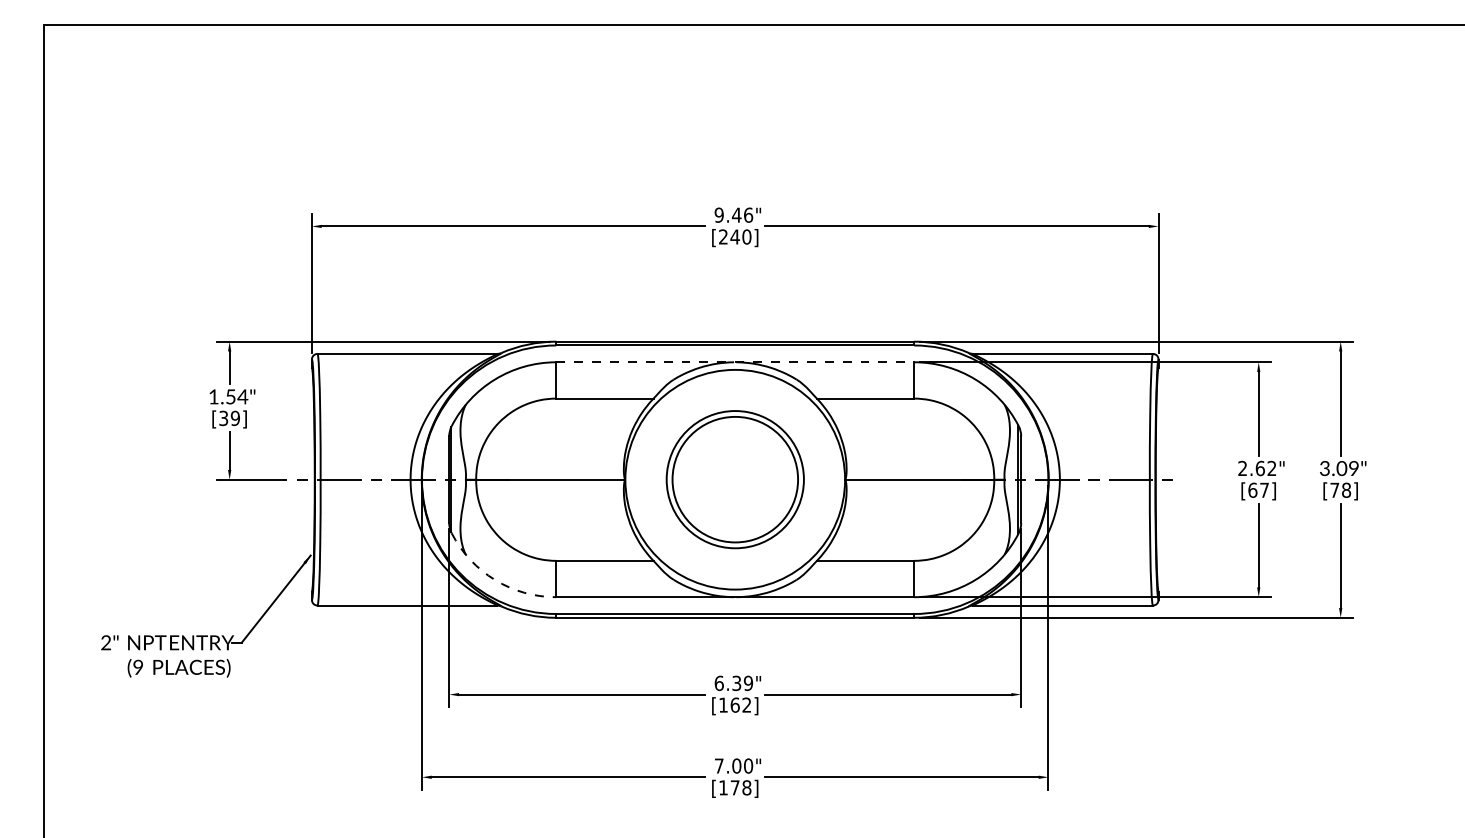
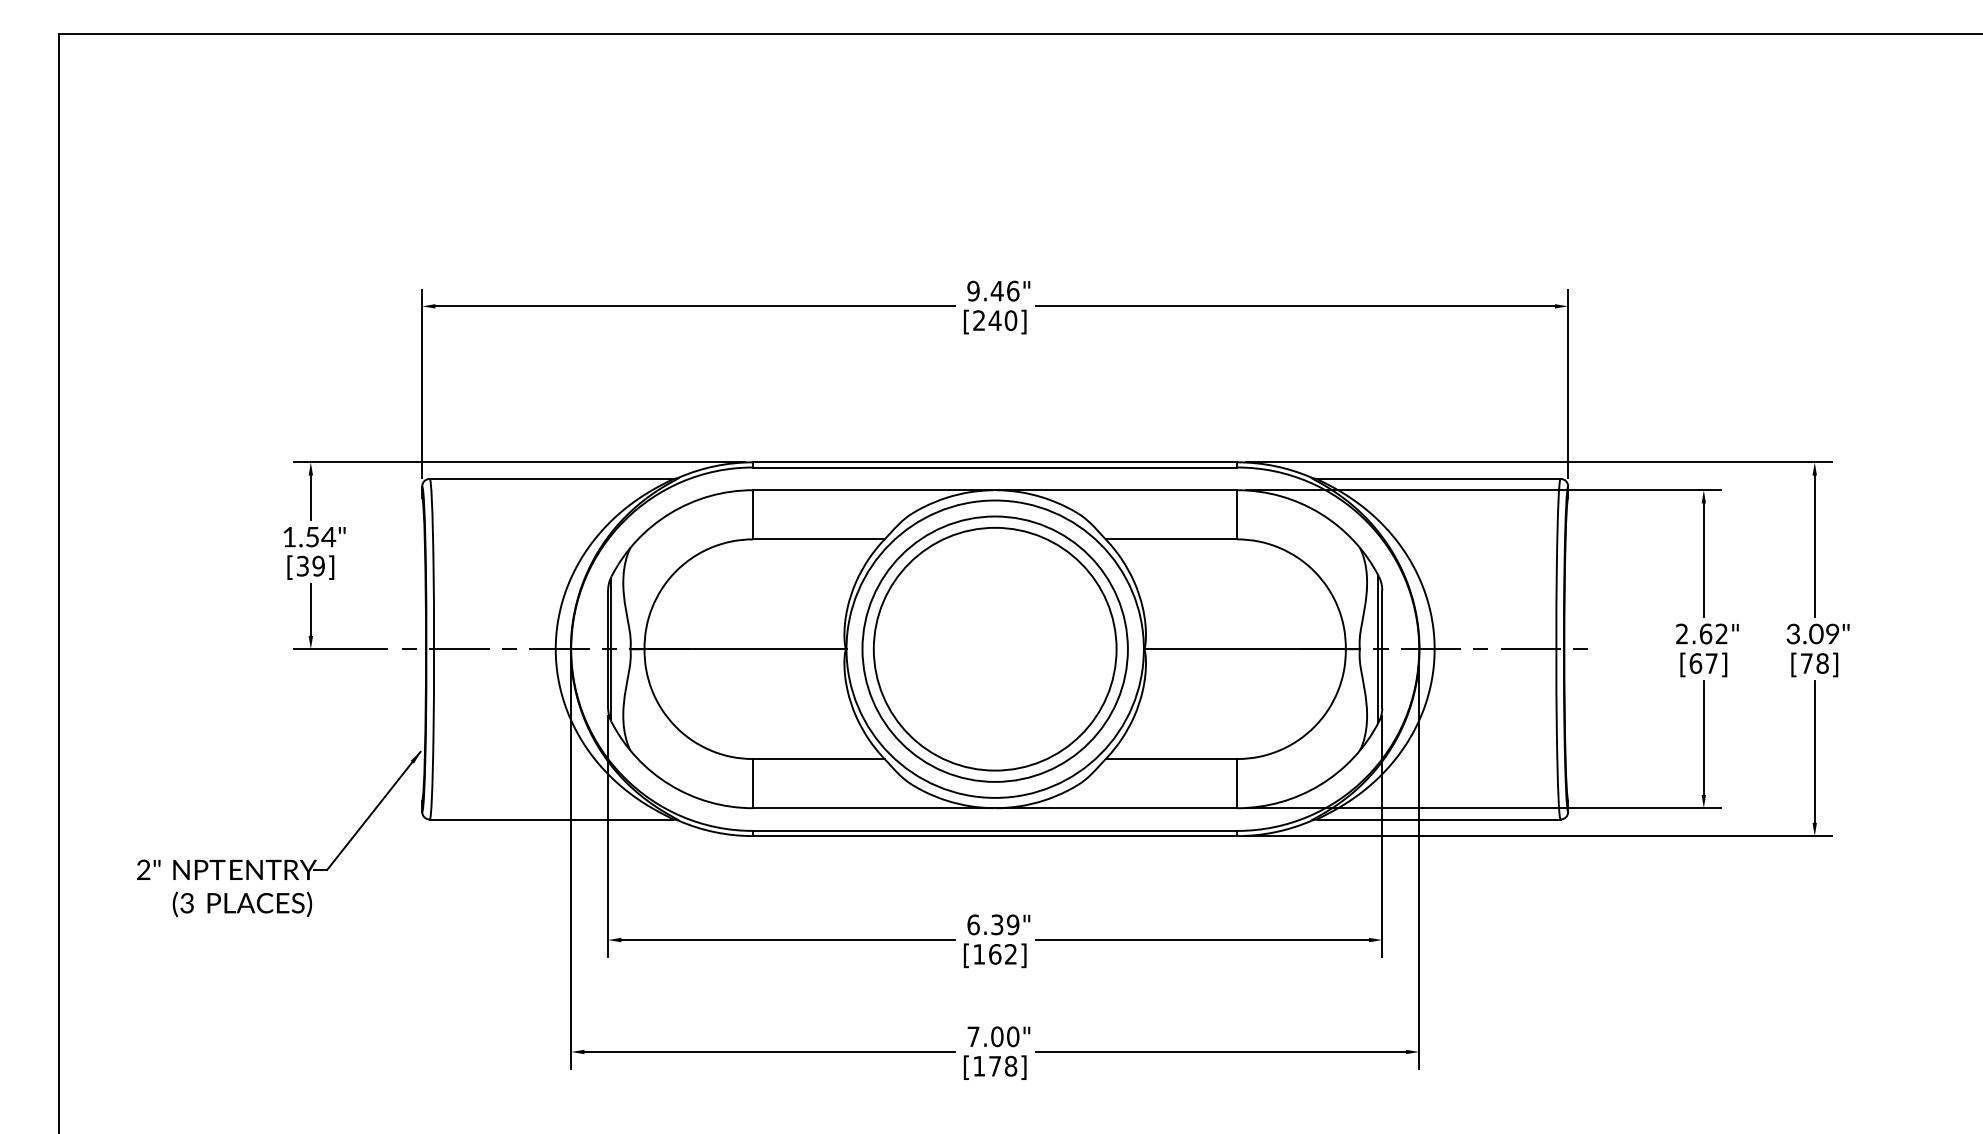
line: (735, 362) -> (995, 490), dashed -> solid
part: (735, 479) -> (995, 648), size x1.43
arc: (495, 579) -> (670, 784), dashed -> solid
text: (138, 667) -> (187, 903), (9 -> (3

